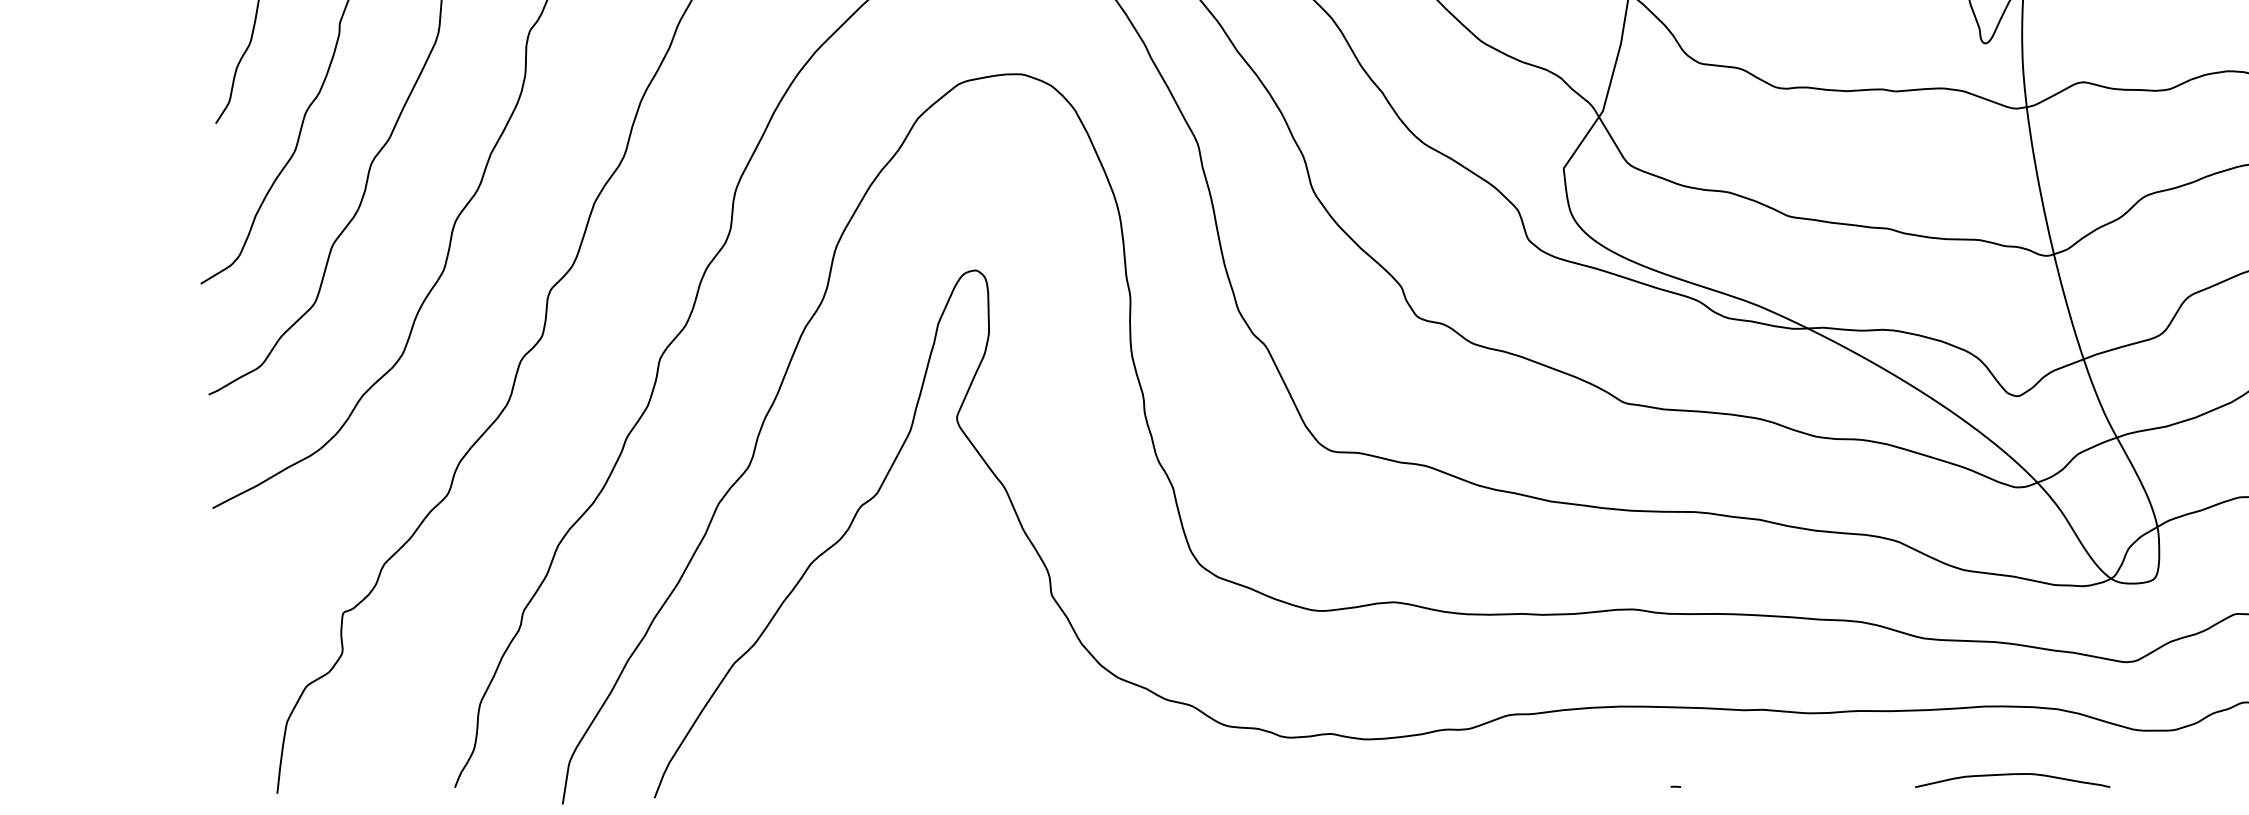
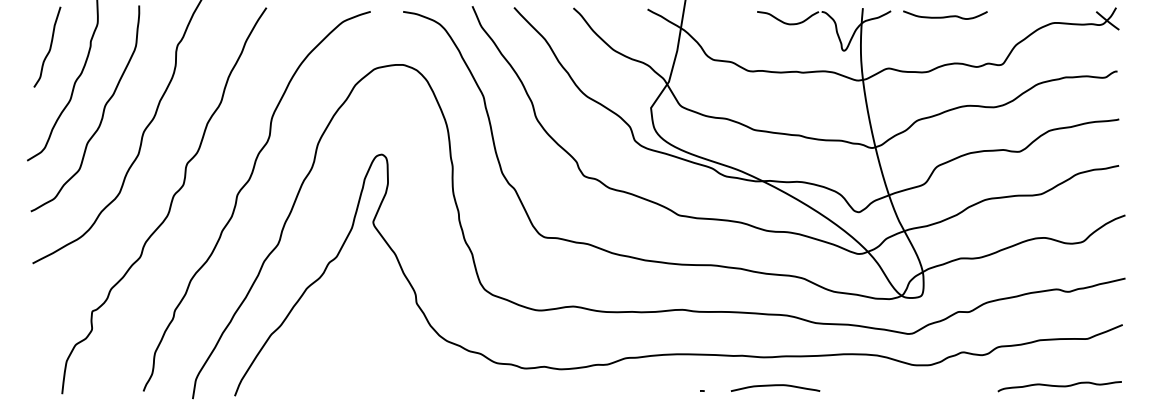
curve: (2012, 776) -> (775, 386), moved

